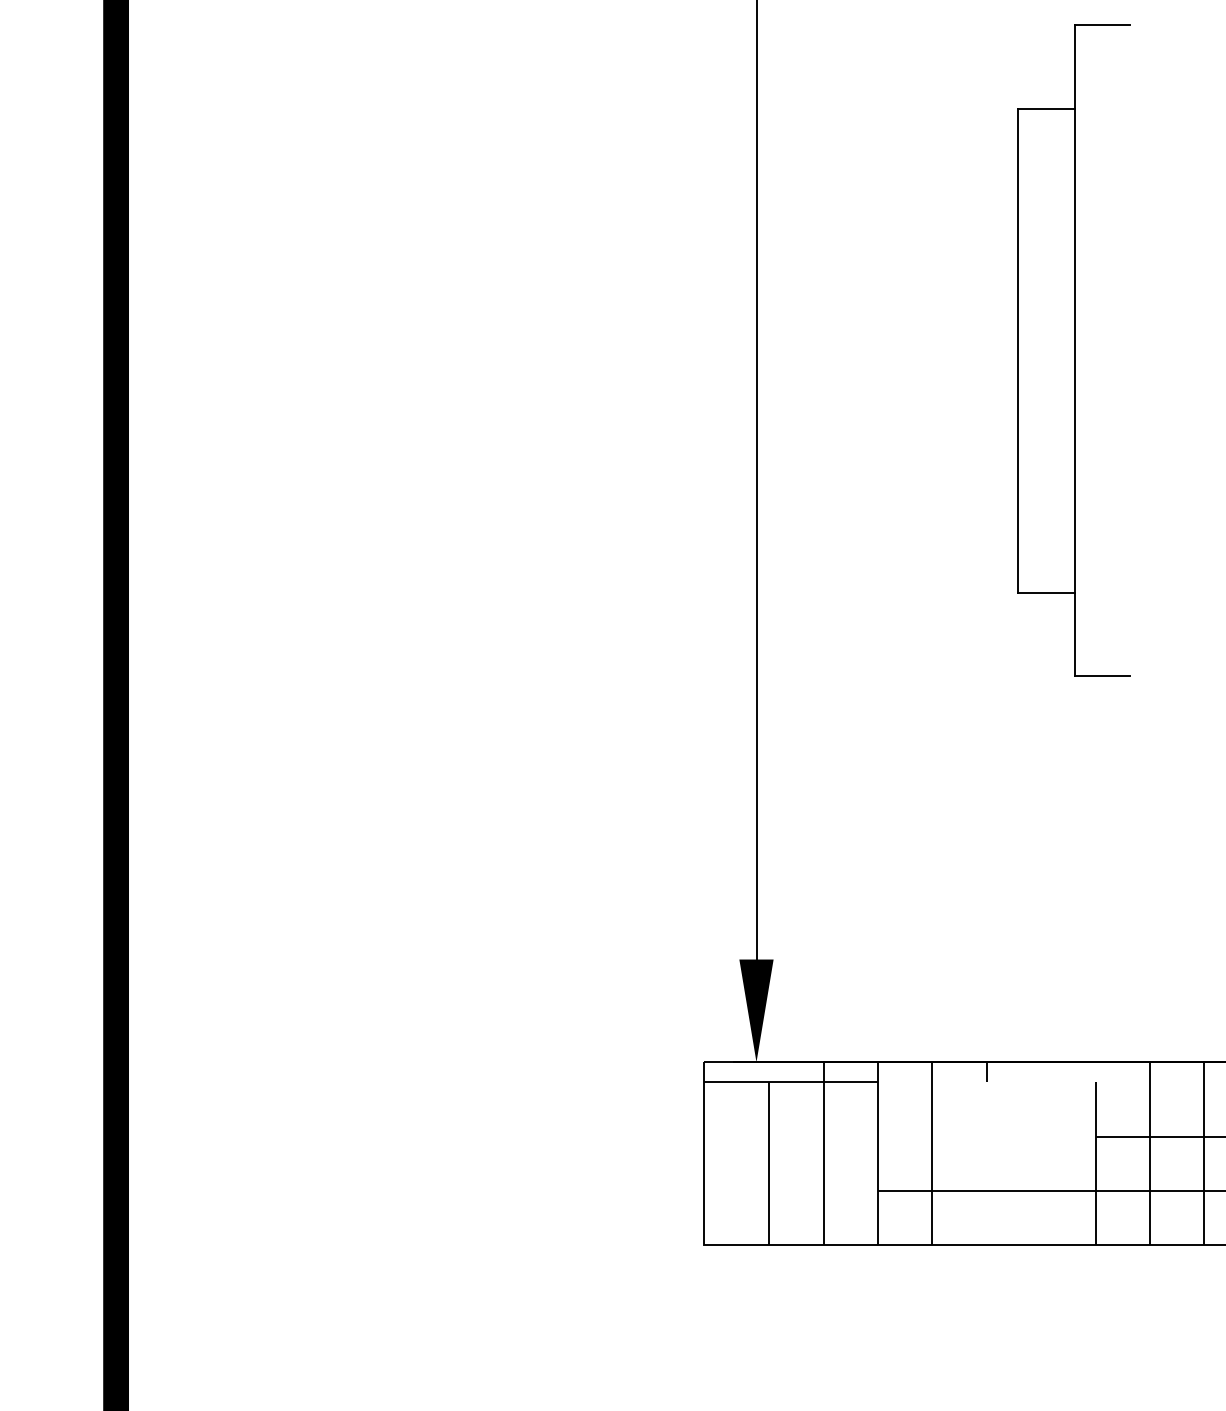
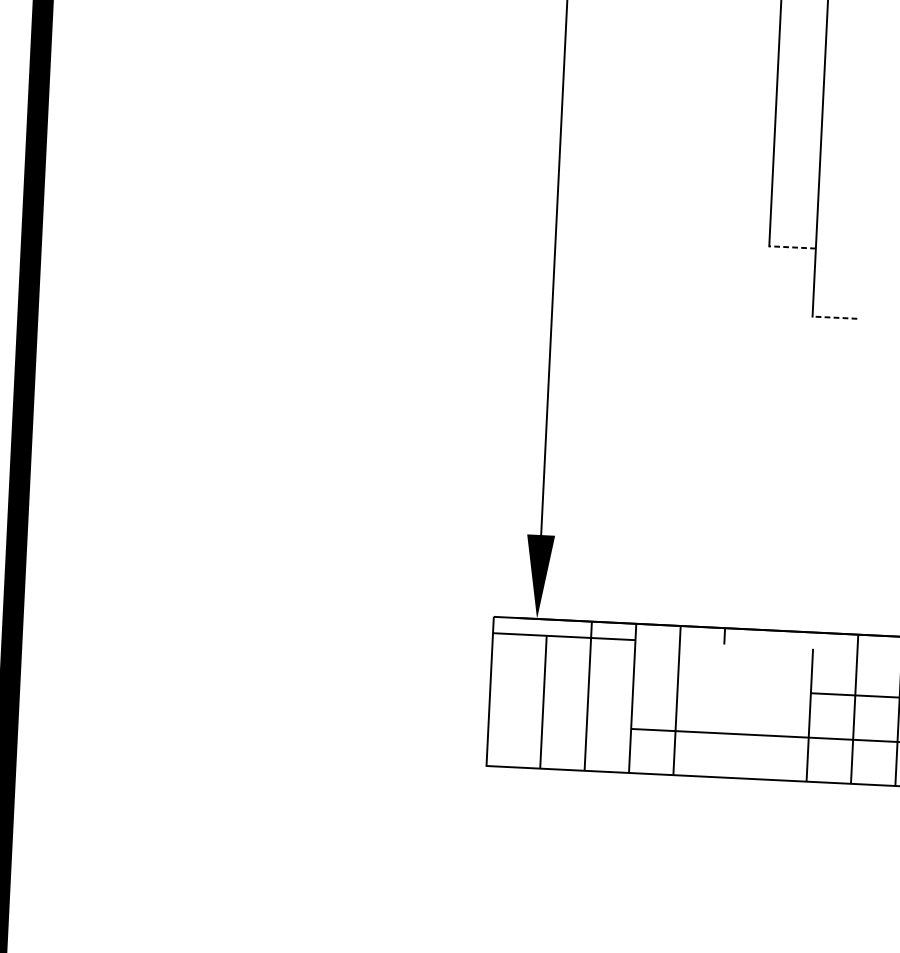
line: (1046, 592) -> (792, 247), solid -> dashed
line: (1101, 676) -> (834, 317), solid -> dashed

